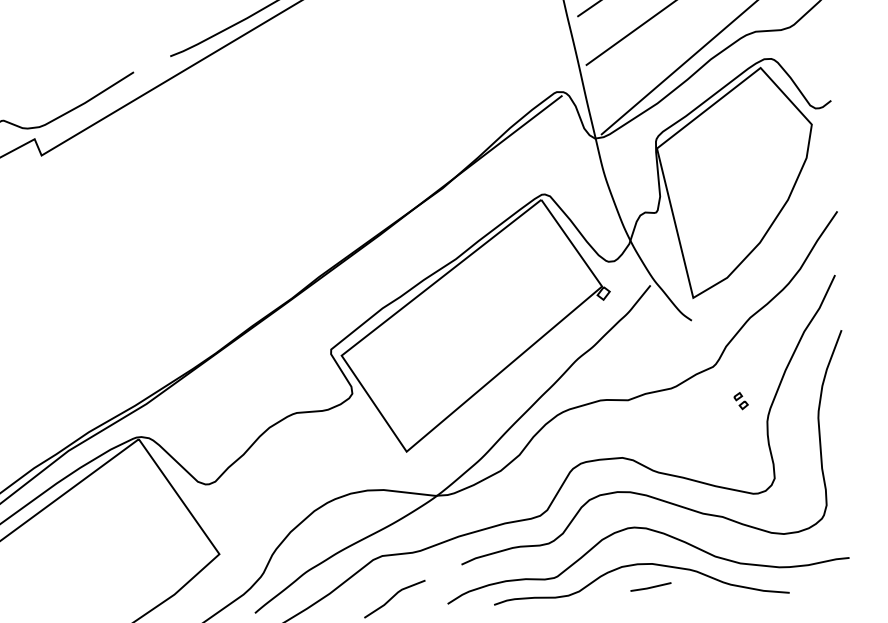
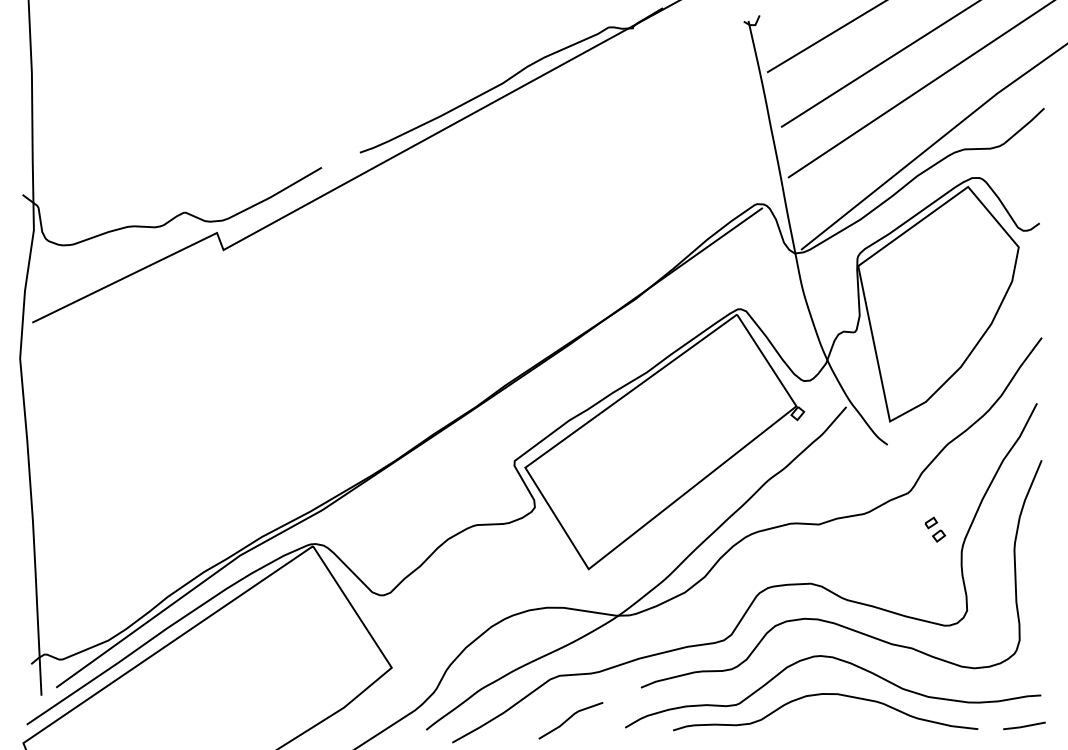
part: (741, 400) -> (935, 529), size x1.43
line: (650, 586) -> (1024, 725), moved

